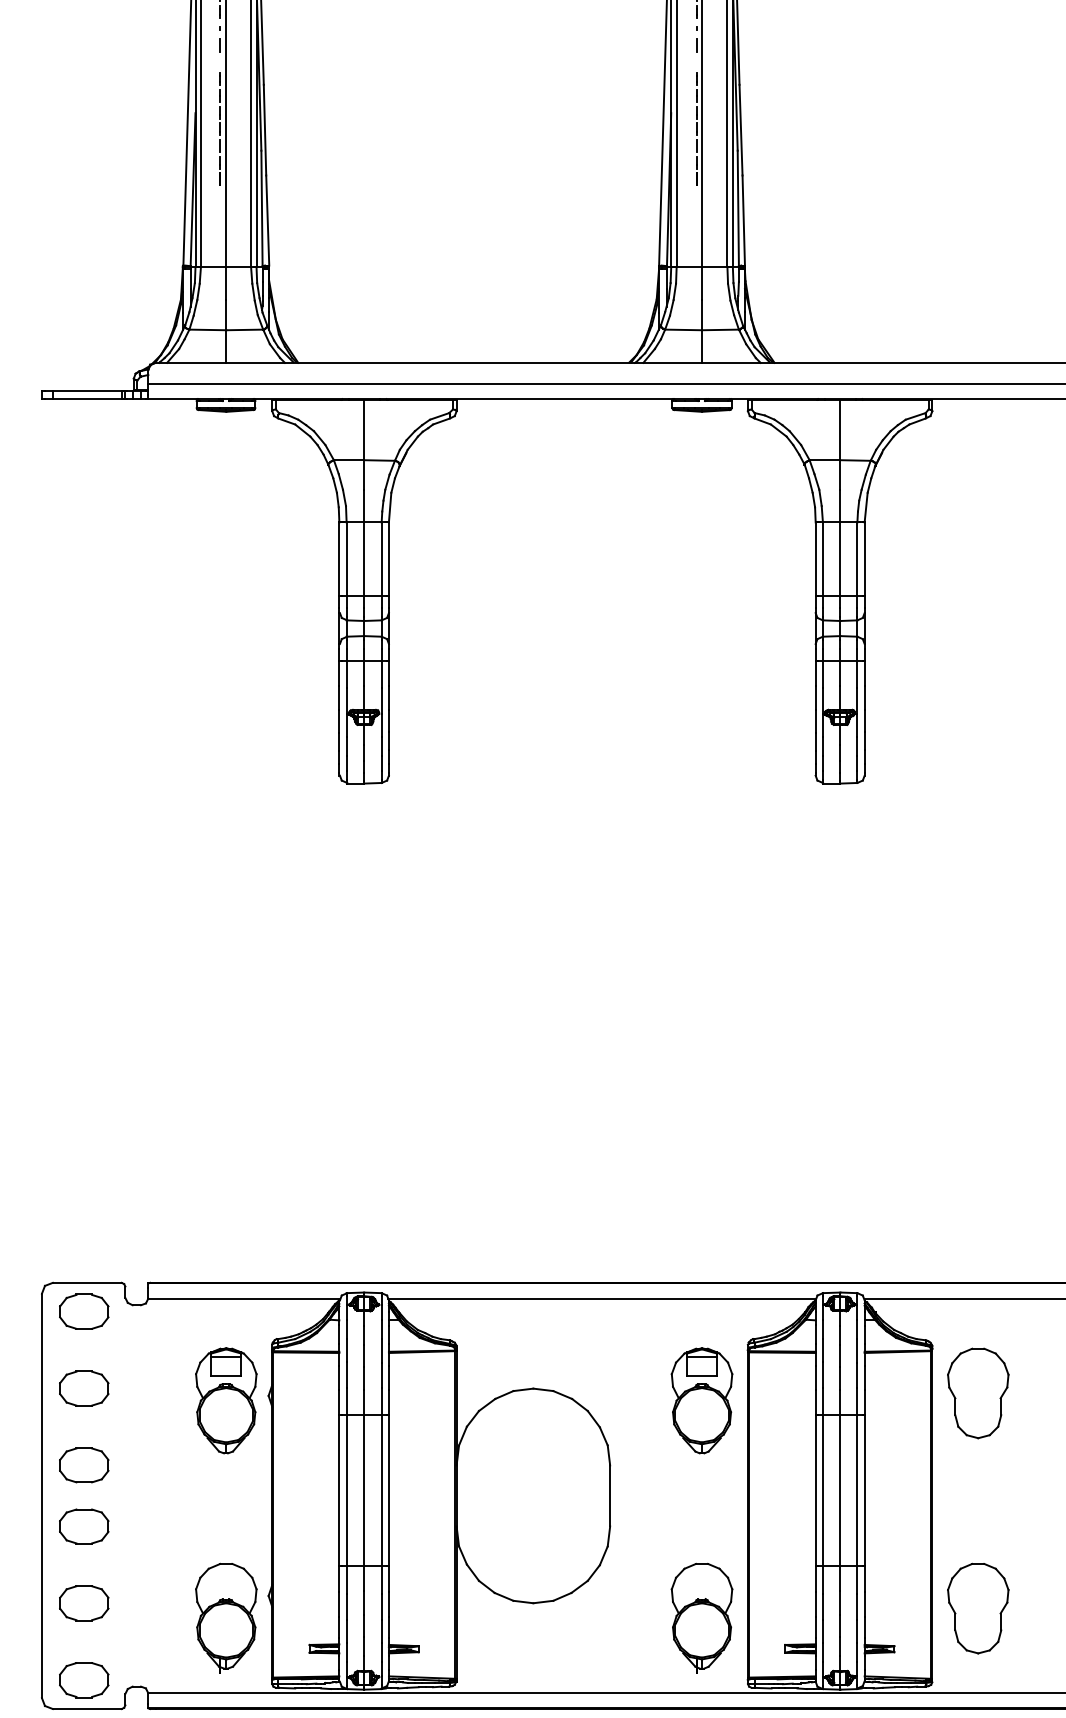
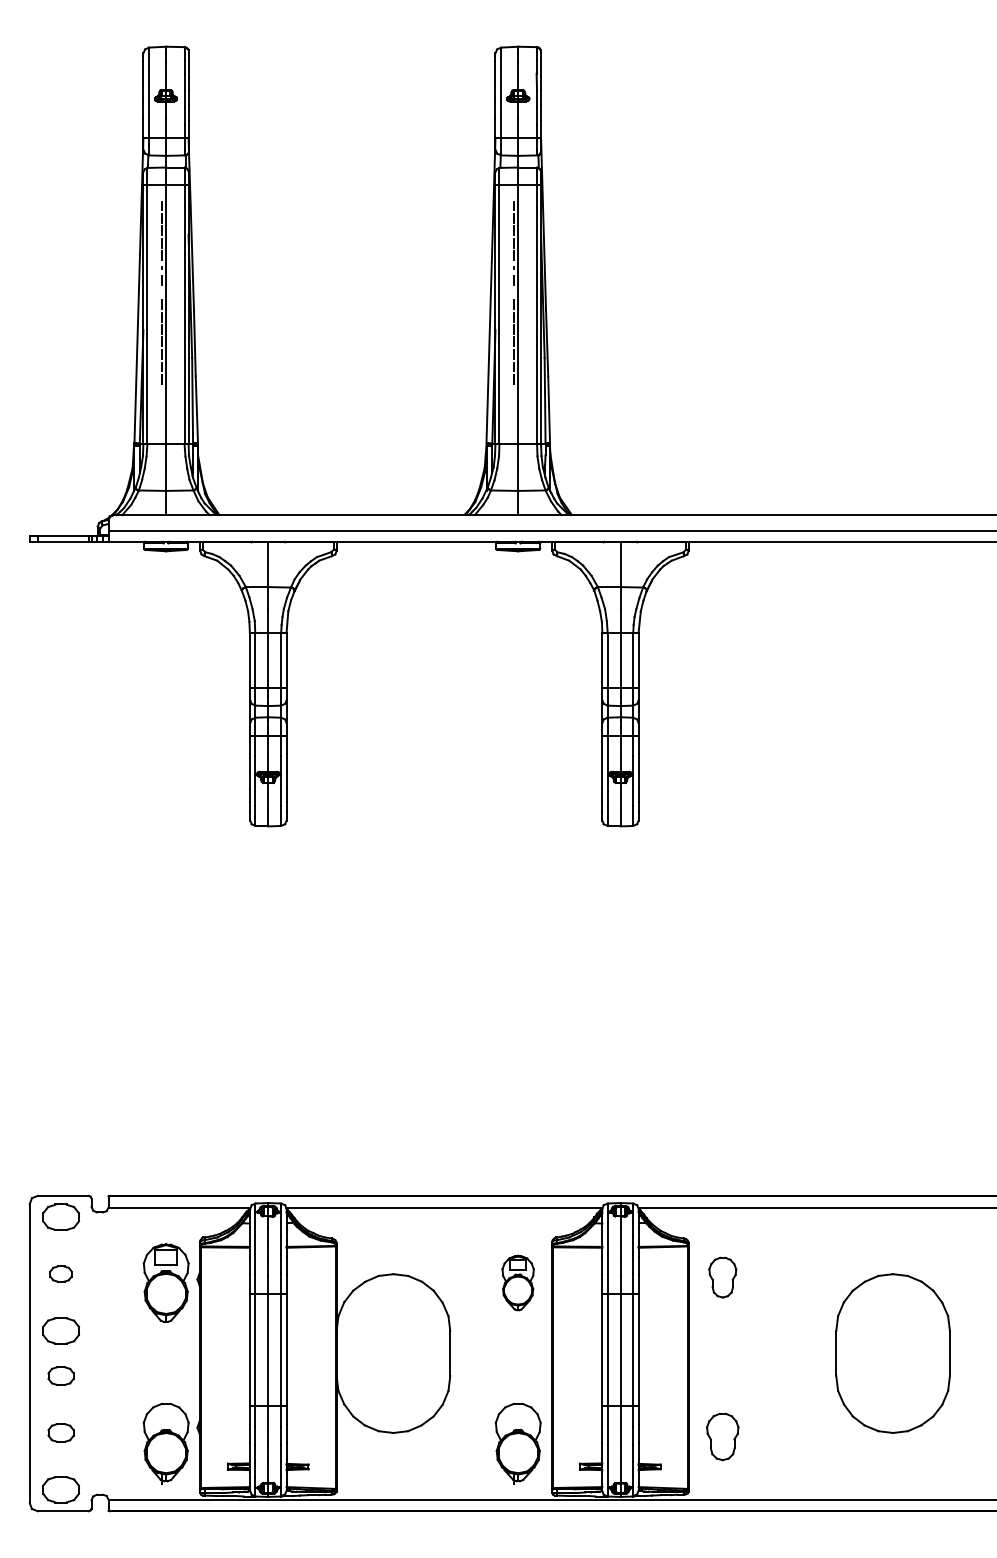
part: (83, 1387) -> (60, 1273), size x0.6
part: (978, 1393) -> (722, 1277), size x0.6
part: (701, 1399) -> (517, 1282), size x0.7
part: (83, 1525) -> (60, 1375), size x0.7
part: (83, 1602) -> (60, 1432), size x0.7
part: (978, 1607) -> (722, 1436), size x0.7

